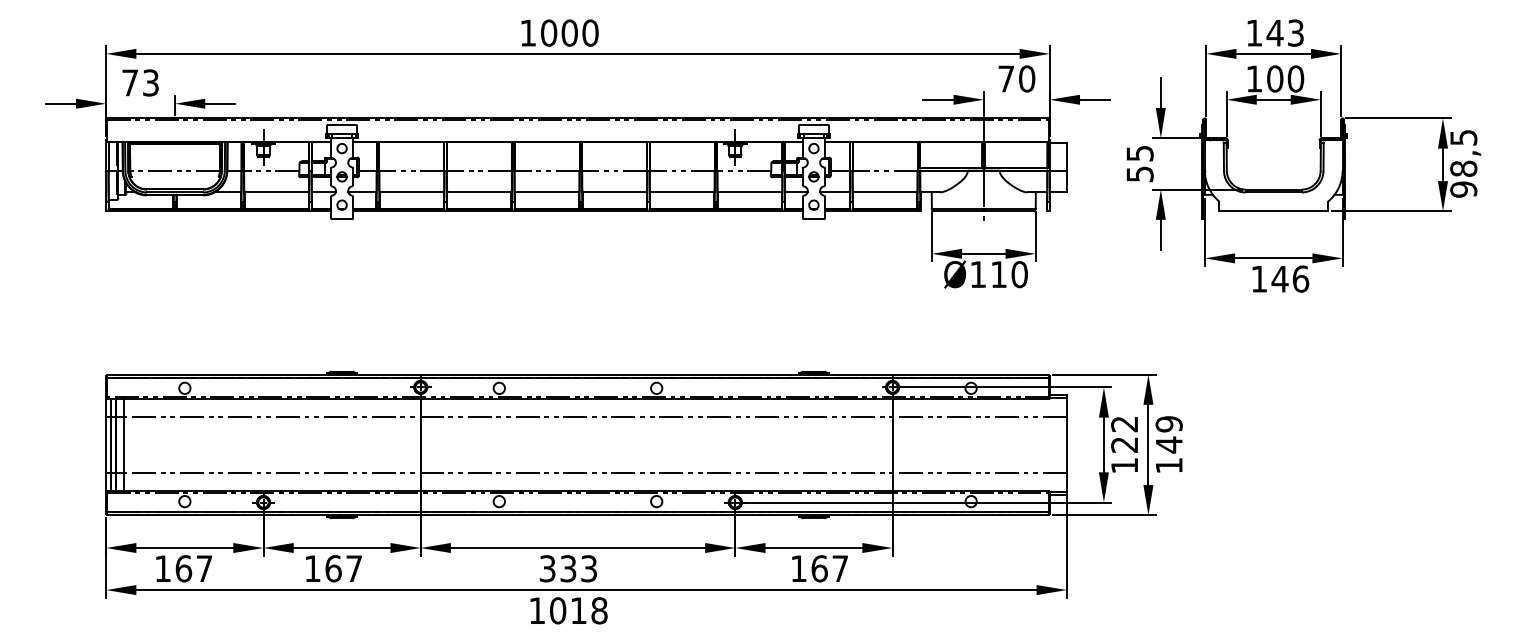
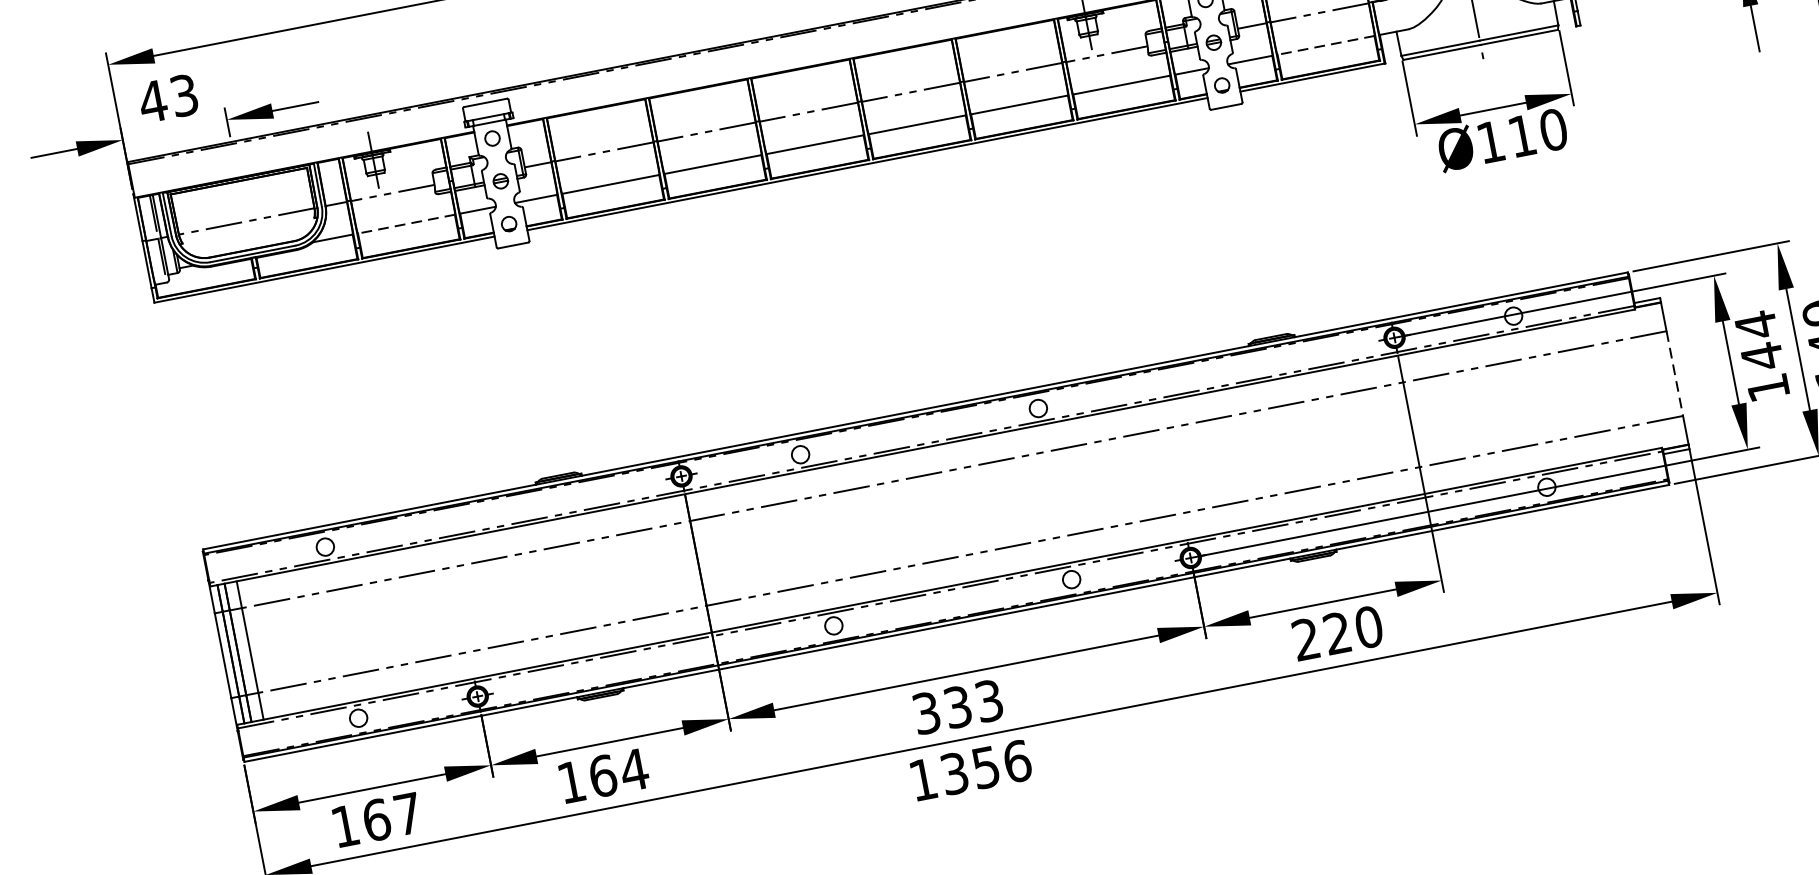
text: (129, 82) -> (151, 101), 73 -> 43
line: (276, 192) -> (406, 224), solid -> dashed
line: (884, 192) -> (1325, 45), solid -> dashed
text: (1124, 434) -> (1758, 340), 122 -> 144
line: (1066, 445) -> (1674, 374), solid -> dashed
text: (353, 568) -> (633, 769), 167 -> 164
text: (819, 568) -> (1337, 632), 167 -> 220
text: (578, 610) -> (985, 767), 1018 -> 1356

